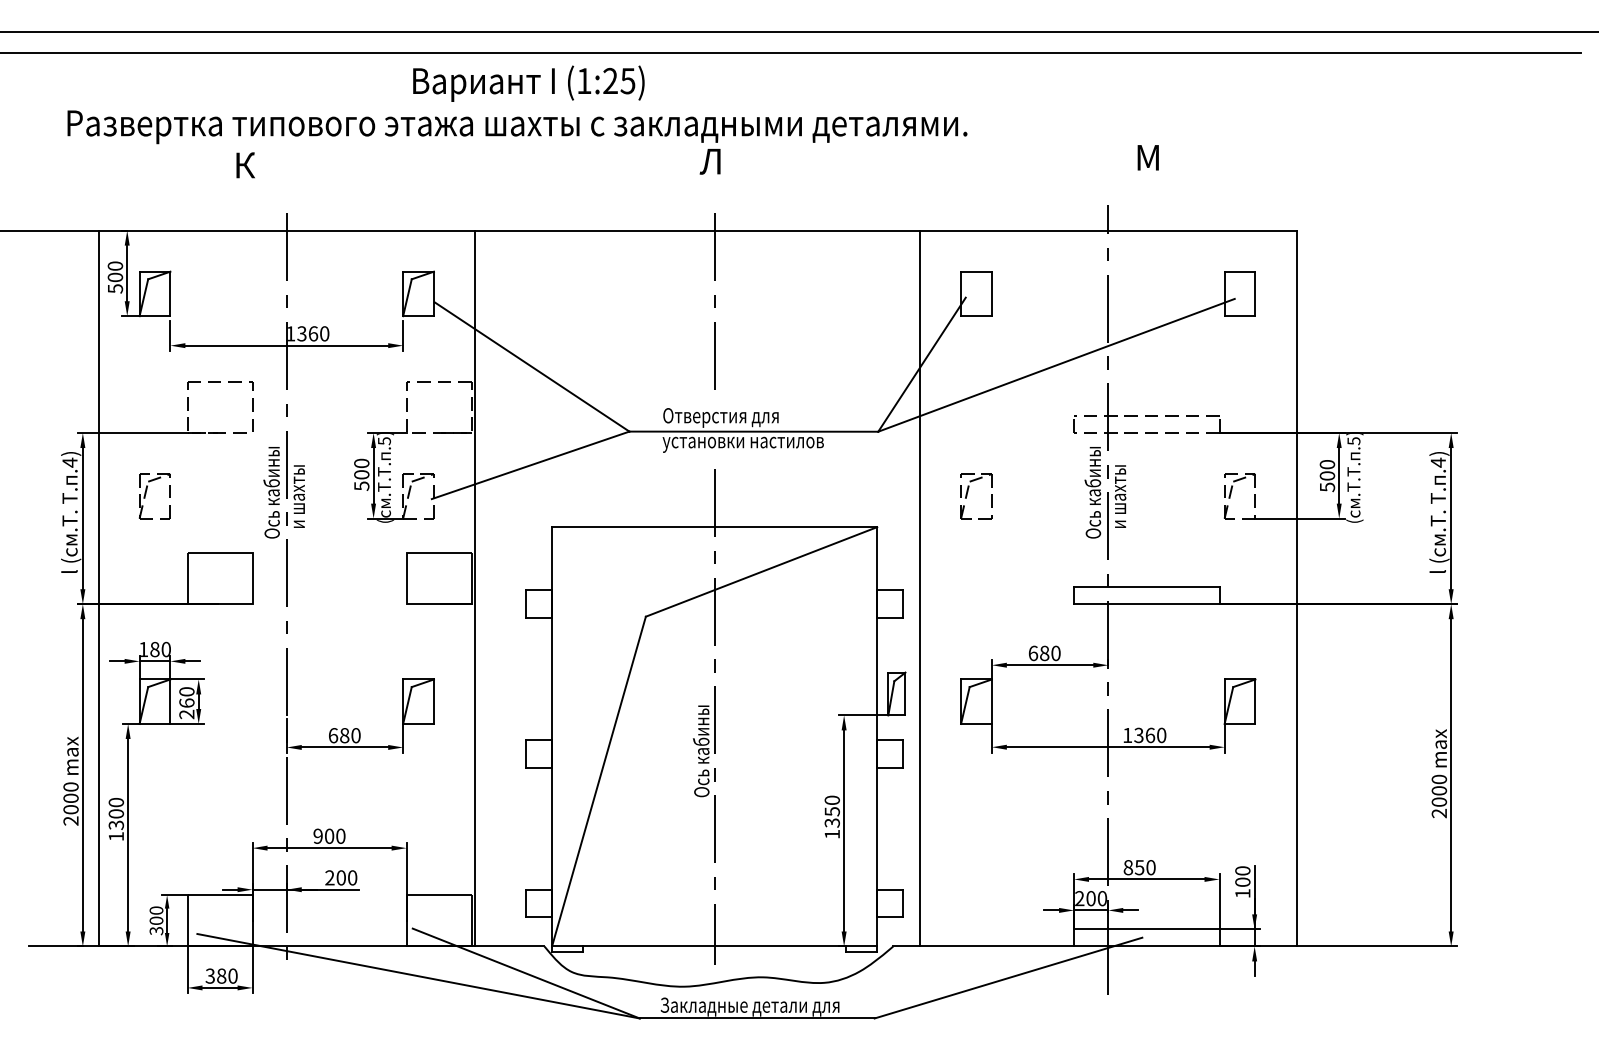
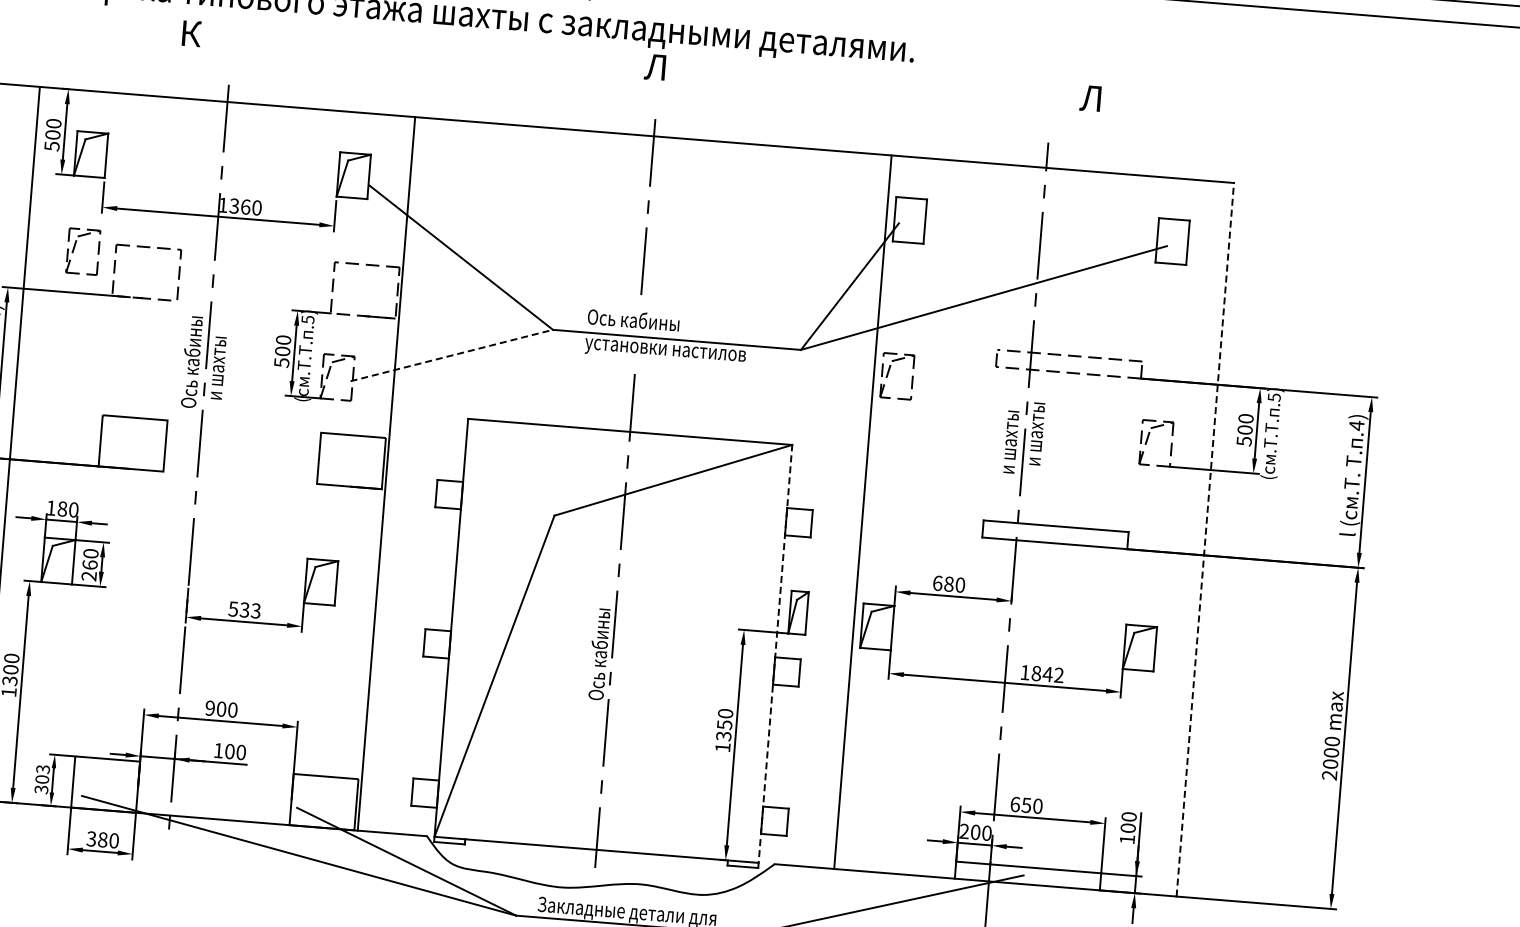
text: (1147, 157) -> (1091, 98), М -> Л
text: (726, 416) -> (650, 322), Отверстия для -> Ось кабины
line: (531, 465) -> (452, 355), solid -> dashed
part: (968, 492) -> (889, 371), moved
text: (1092, 492) -> (1009, 427), Ось кабины -> и шахты
part: (146, 494) -> (74, 249), moved
line: (920, 588) -> (863, 512), moved
line: (1296, 588) -> (1205, 539), solid -> dashed
text: (344, 735) -> (244, 609), 680 -> 533
text: (1150, 735) -> (1047, 674), 1360 -> 1842
line: (877, 738) -> (775, 655), solid -> dashed
text: (1128, 867) -> (1015, 804), 850 -> 650
text: (329, 877) -> (218, 750), 200 -> 100
text: (156, 910) -> (43, 769), 300 -> 303

